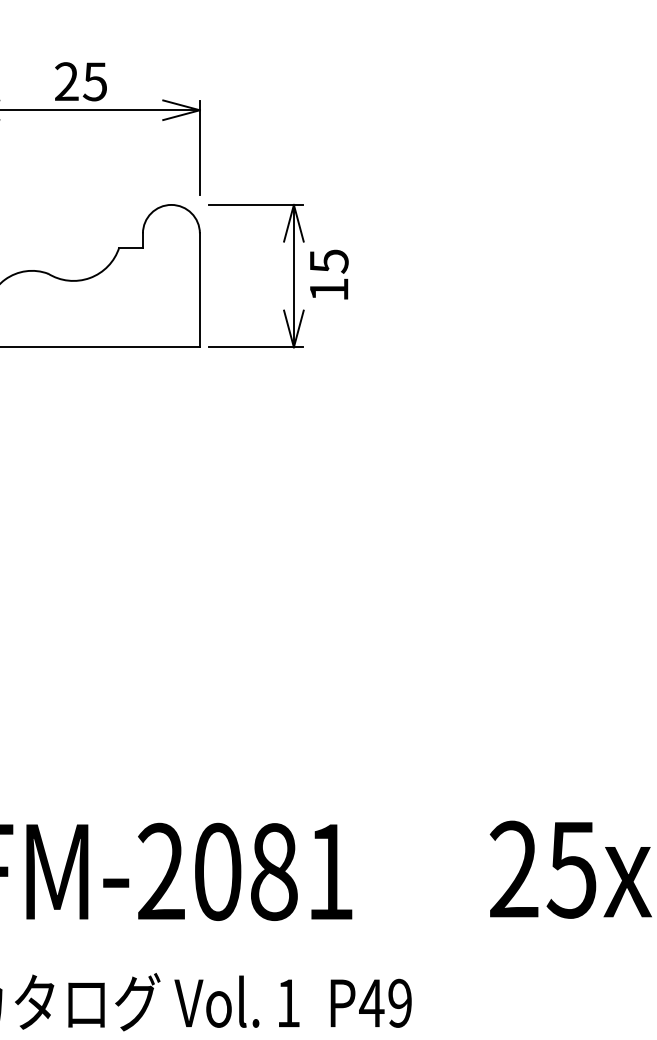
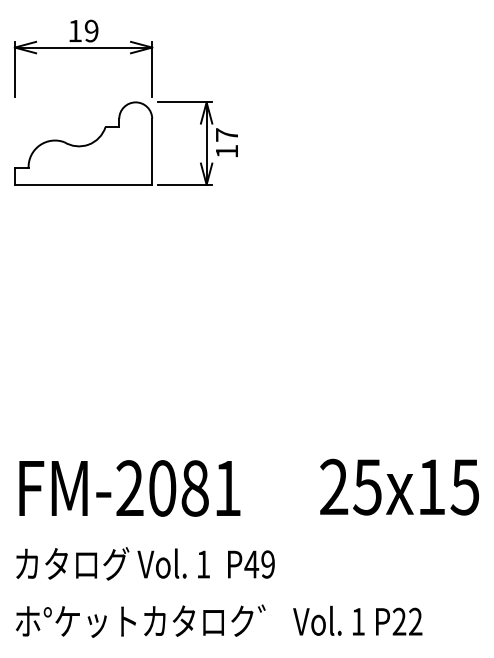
text: (81, 80) -> (83, 30), 25 -> 19
text: (329, 262) -> (227, 135), 15 -> 17

